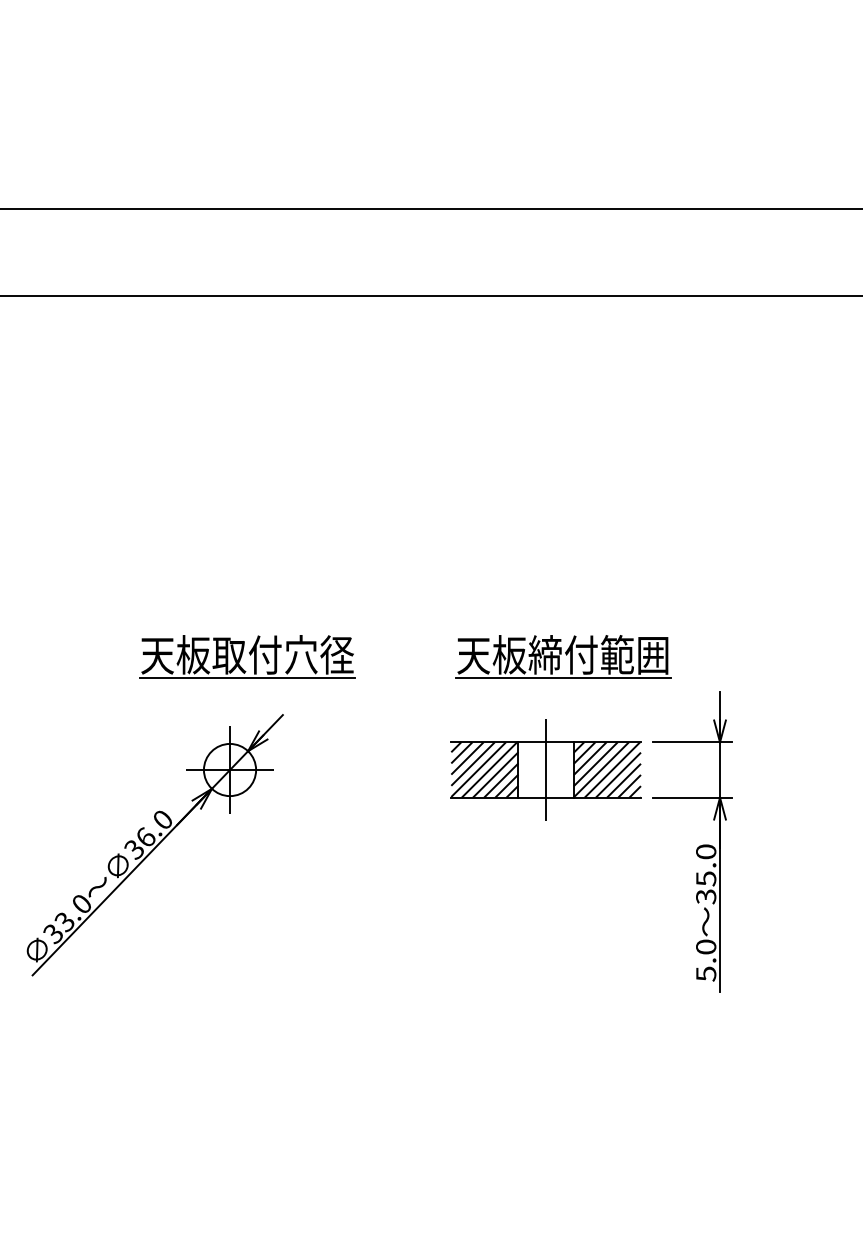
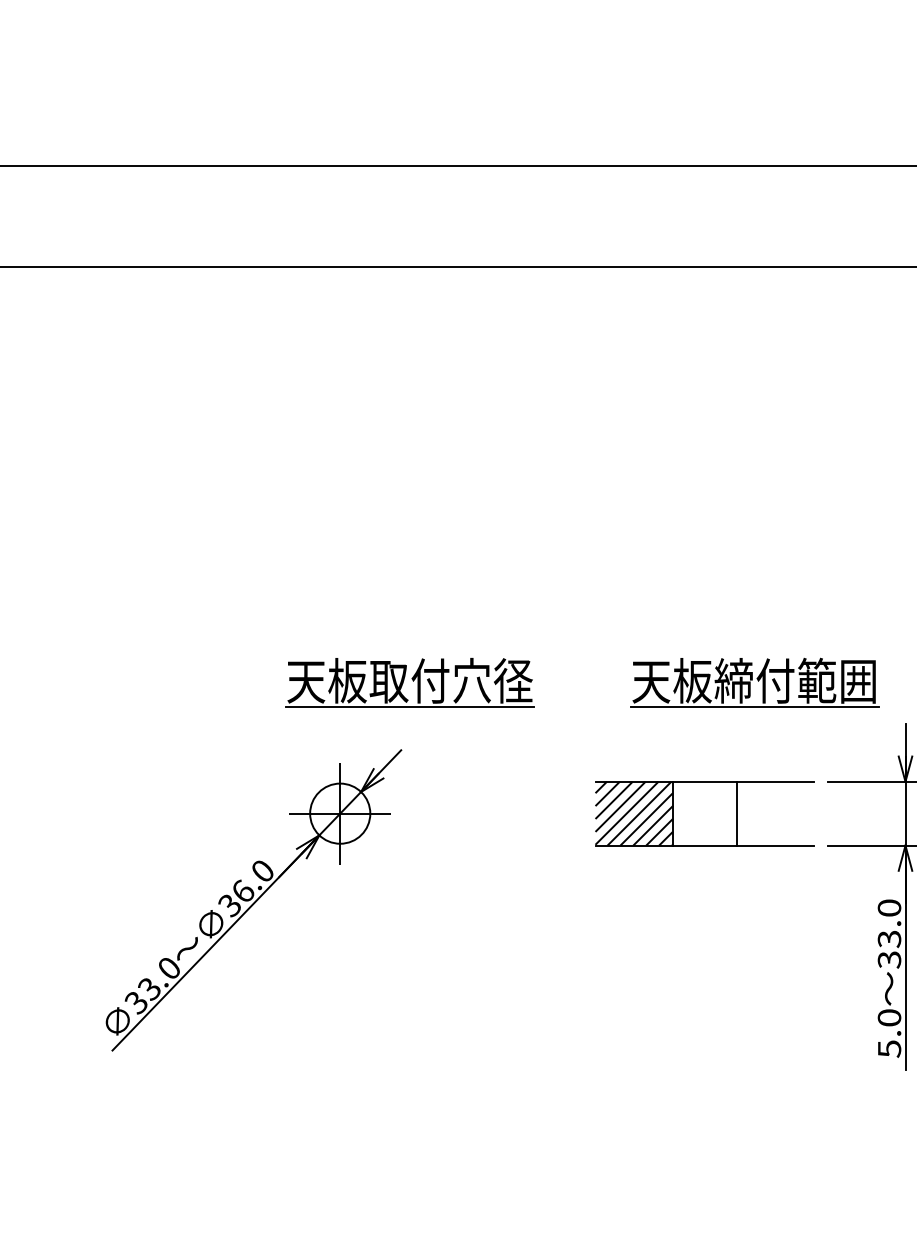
part: (247, 656) -> (409, 682), moved
part: (563, 656) -> (754, 682), moved
line: (546, 769) -> (705, 813), removed
hatch: (606, 769) -> (774, 813), removed
text: (705, 878) -> (888, 938), 35.0 -> 33.0

